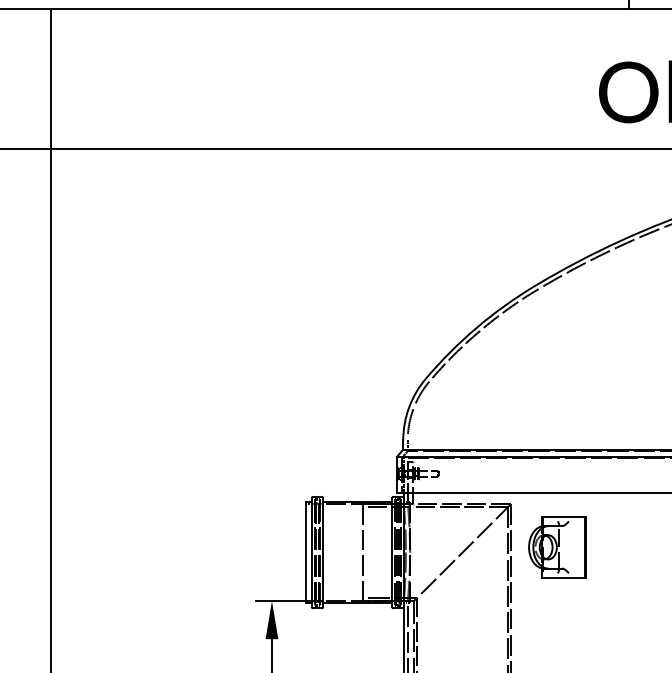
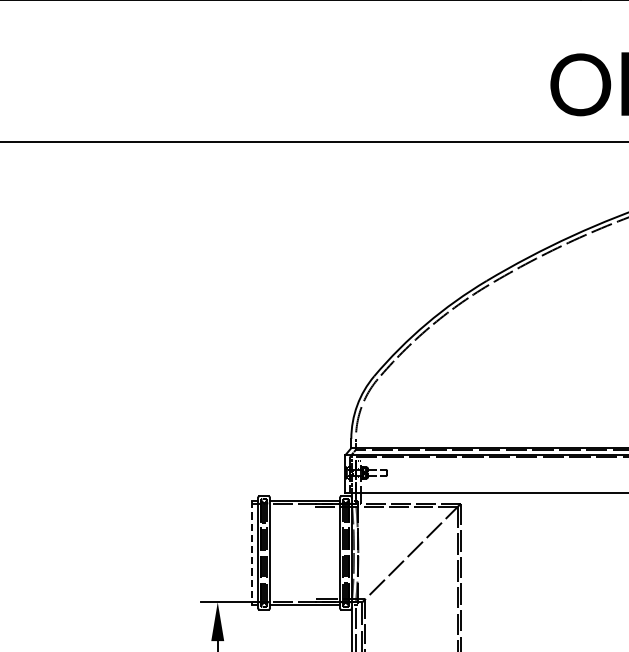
part: (557, 547) -> (508, 547), removed
line: (305, 552) -> (251, 552), solid -> dashed
line: (362, 552) -> (309, 552), removed

